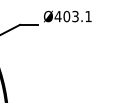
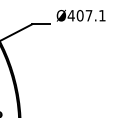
text: (74, 16) -> (88, 15), Ø403.1 -> Ø407.1

